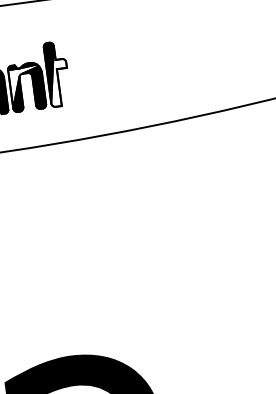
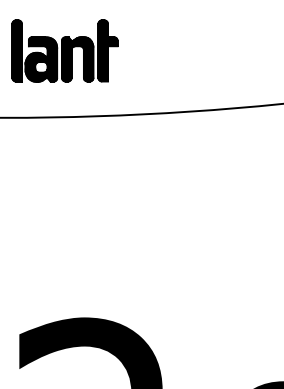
fill: (57, 75) -> (107, 52), added
fill: (25, 86) -> (76, 58), added

